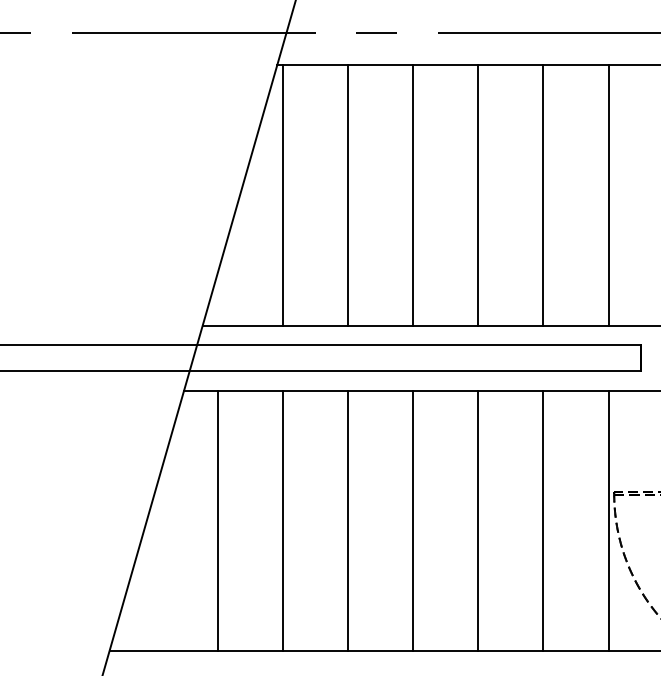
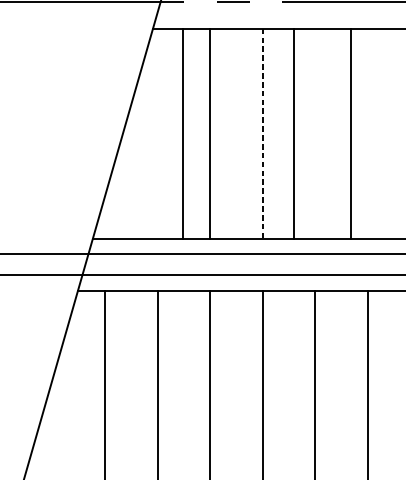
line: (283, 195) -> (183, 133), moved
line: (413, 195) -> (262, 133), solid -> dashed
line: (478, 195) -> (294, 133), moved
line: (543, 195) -> (350, 133), moved

